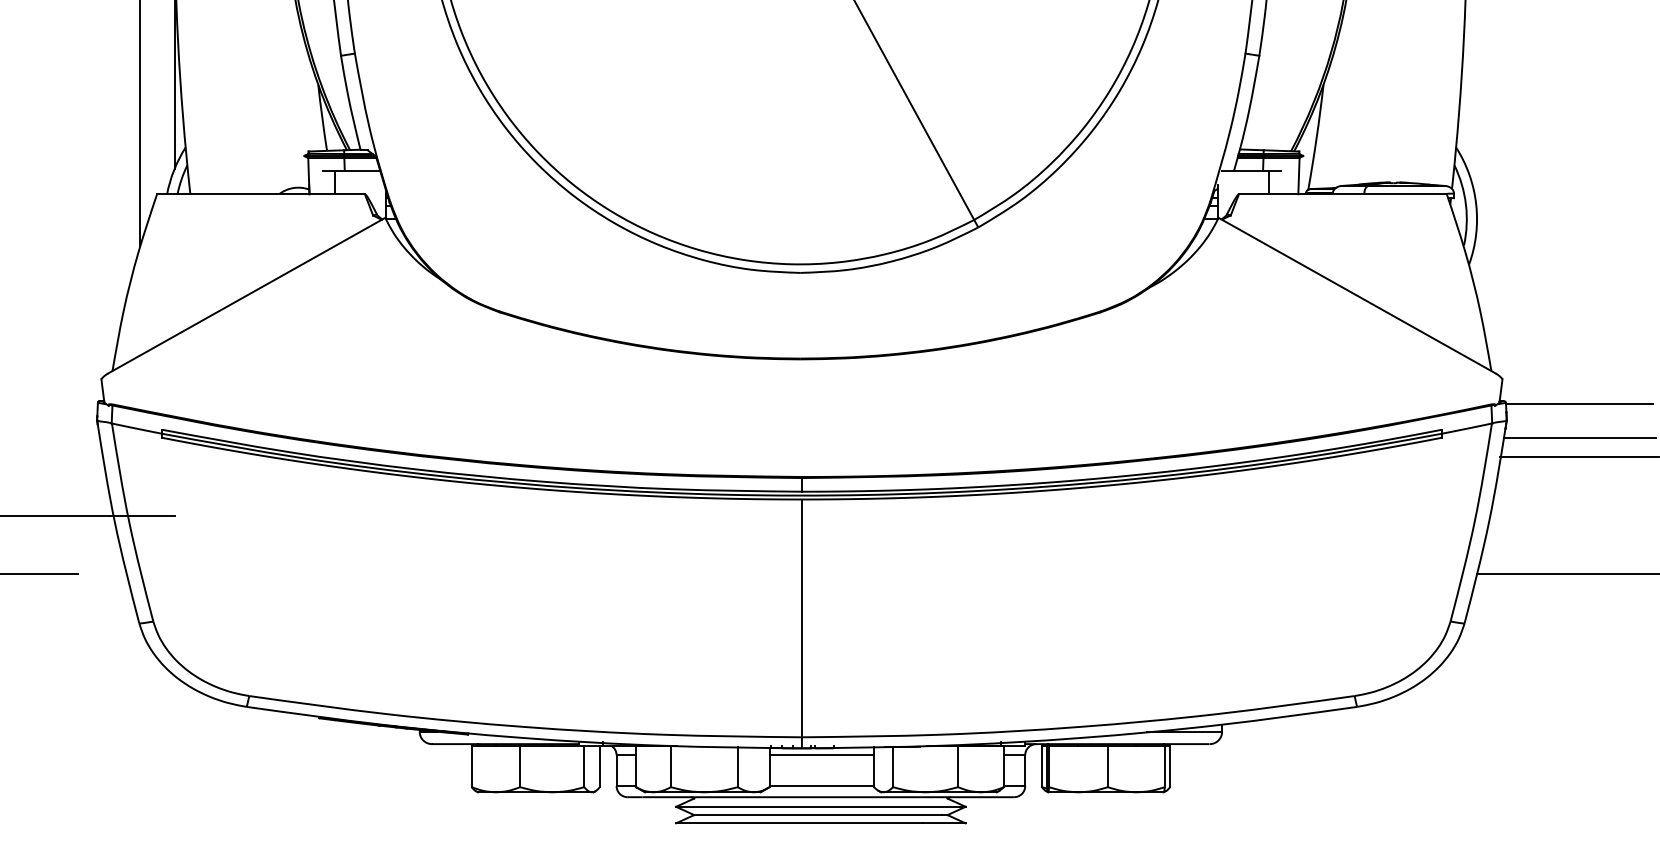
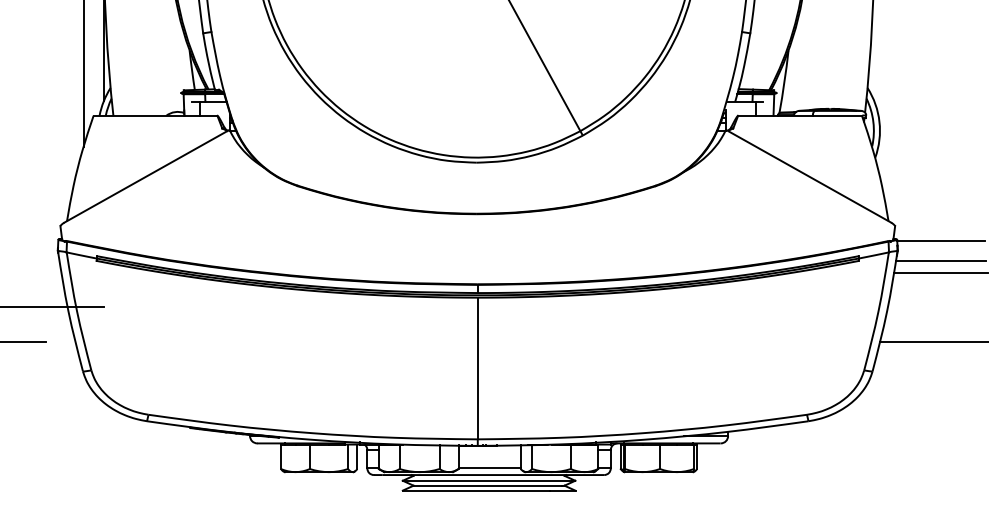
line: (821, 756) -> (489, 450), removed

